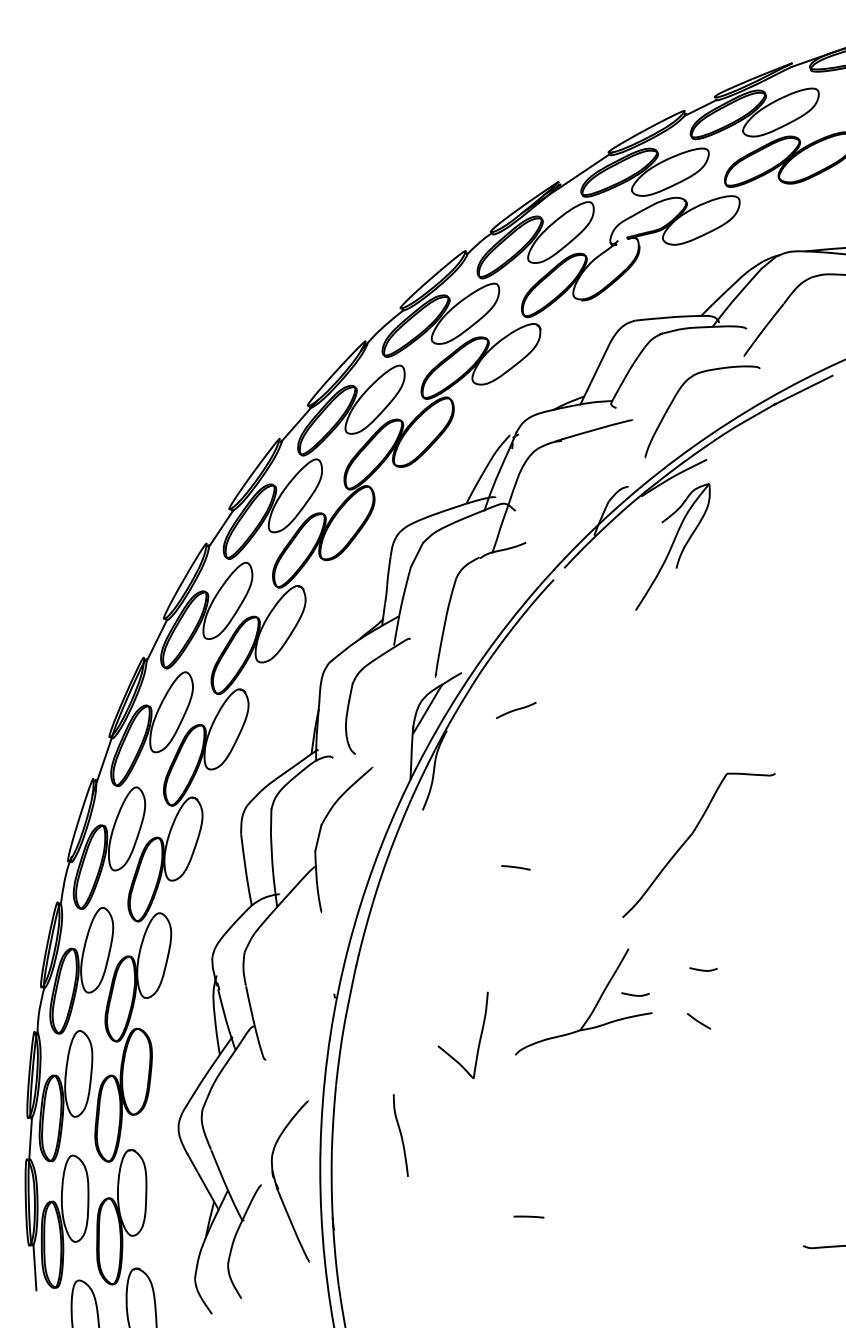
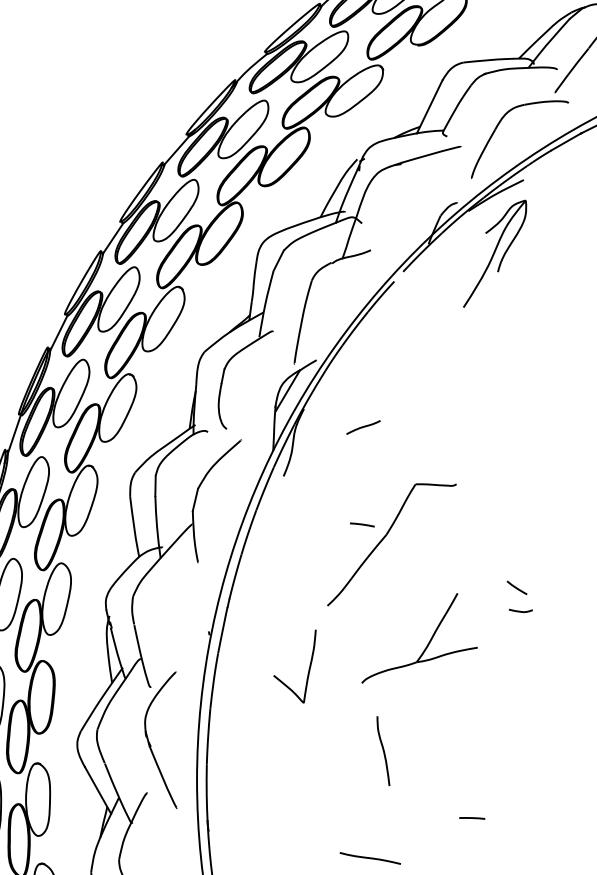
curve: (516, 710) -> (363, 427), moved
part: (691, 836) -> (385, 537), moved
curve: (635, 994) -> (463, 632), removed
line: (699, 1021) -> (517, 588), moved
part: (479, 1037) -> (308, 668), moved
curve: (400, 1135) -> (383, 751), moved
part: (278, 1186) -> (150, 744), moved
line: (528, 1216) -> (471, 817), moved
curve: (525, 1262) -> (370, 858), added

